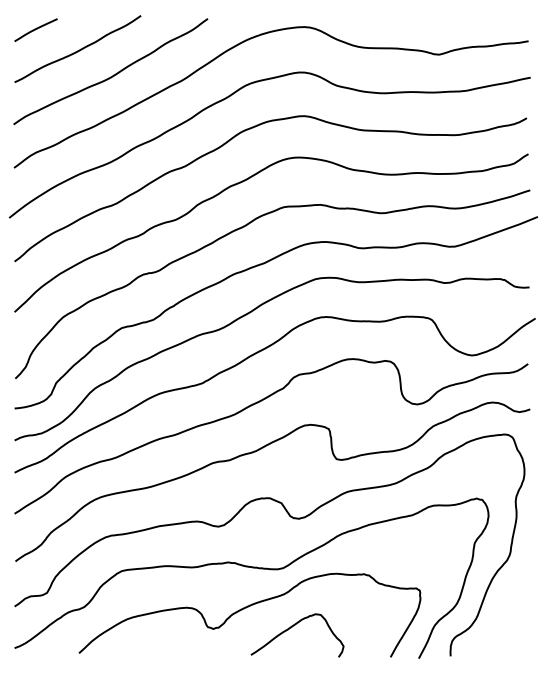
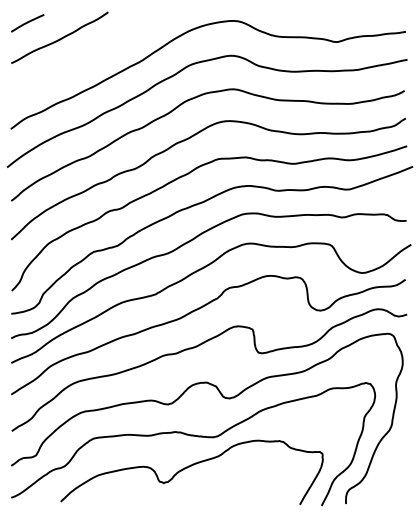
curve: (112, 74) -> (86, 57), removed
curve: (292, 628) -> (224, 482), removed

